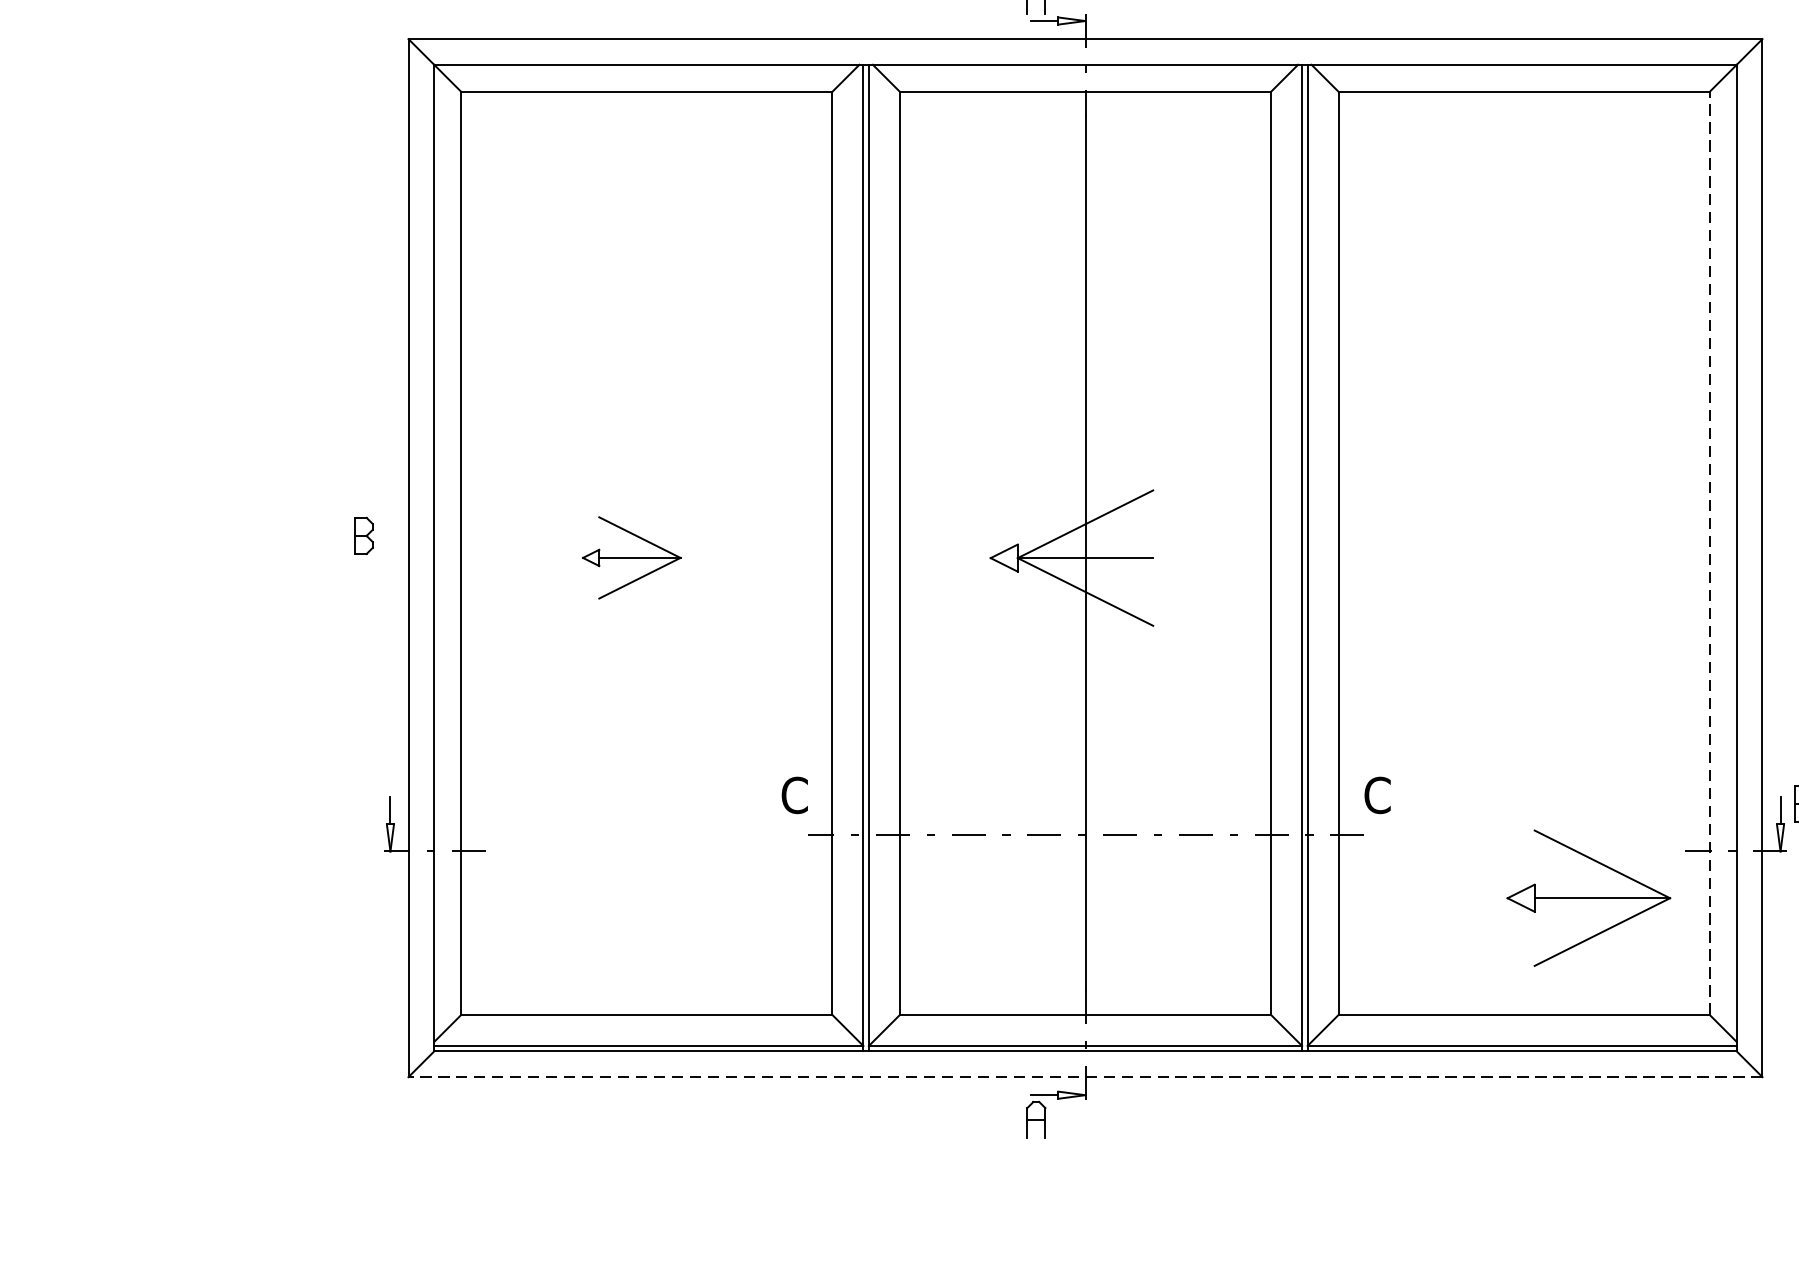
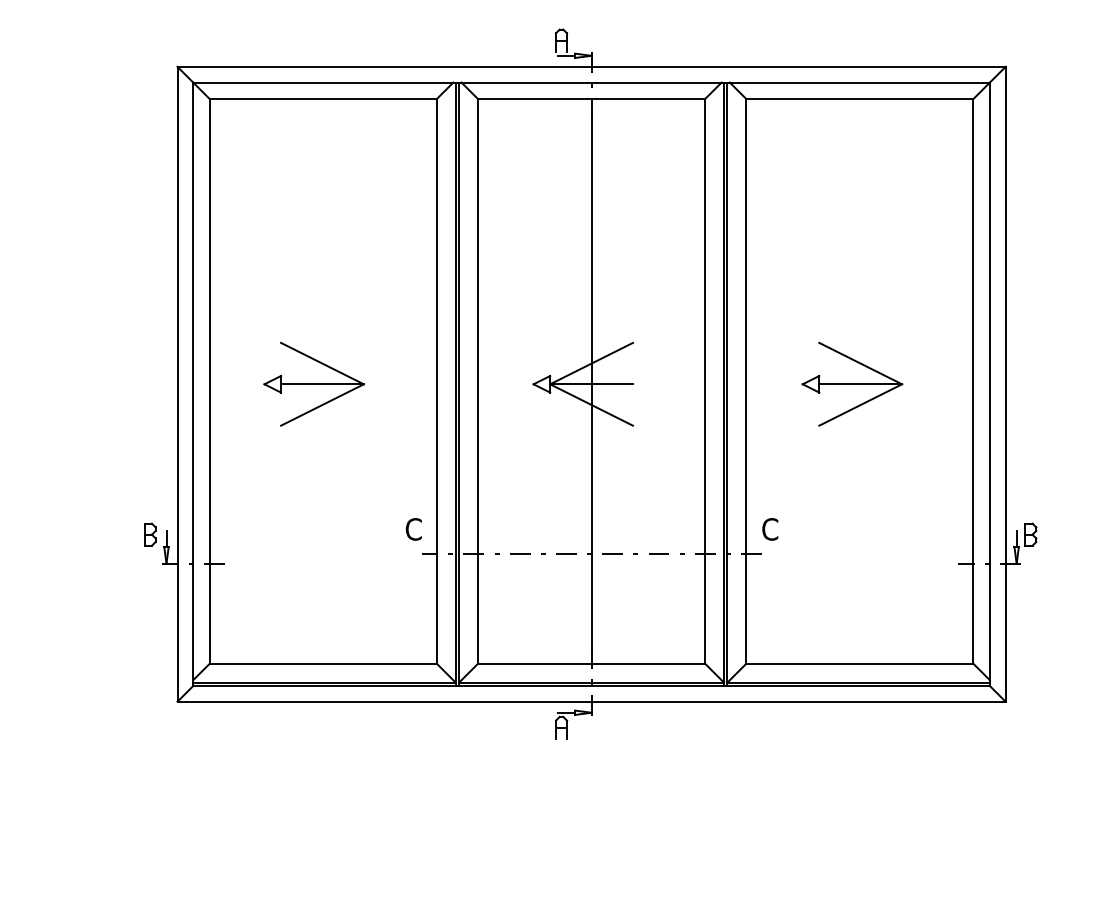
part: (364, 535) -> (150, 534), moved
line: (1709, 551) -> (973, 380), dashed -> solid
part: (630, 556) -> (313, 383), size x1.67
part: (1588, 898) -> (852, 384), moved
line: (1085, 1076) -> (591, 701), dashed -> solid

